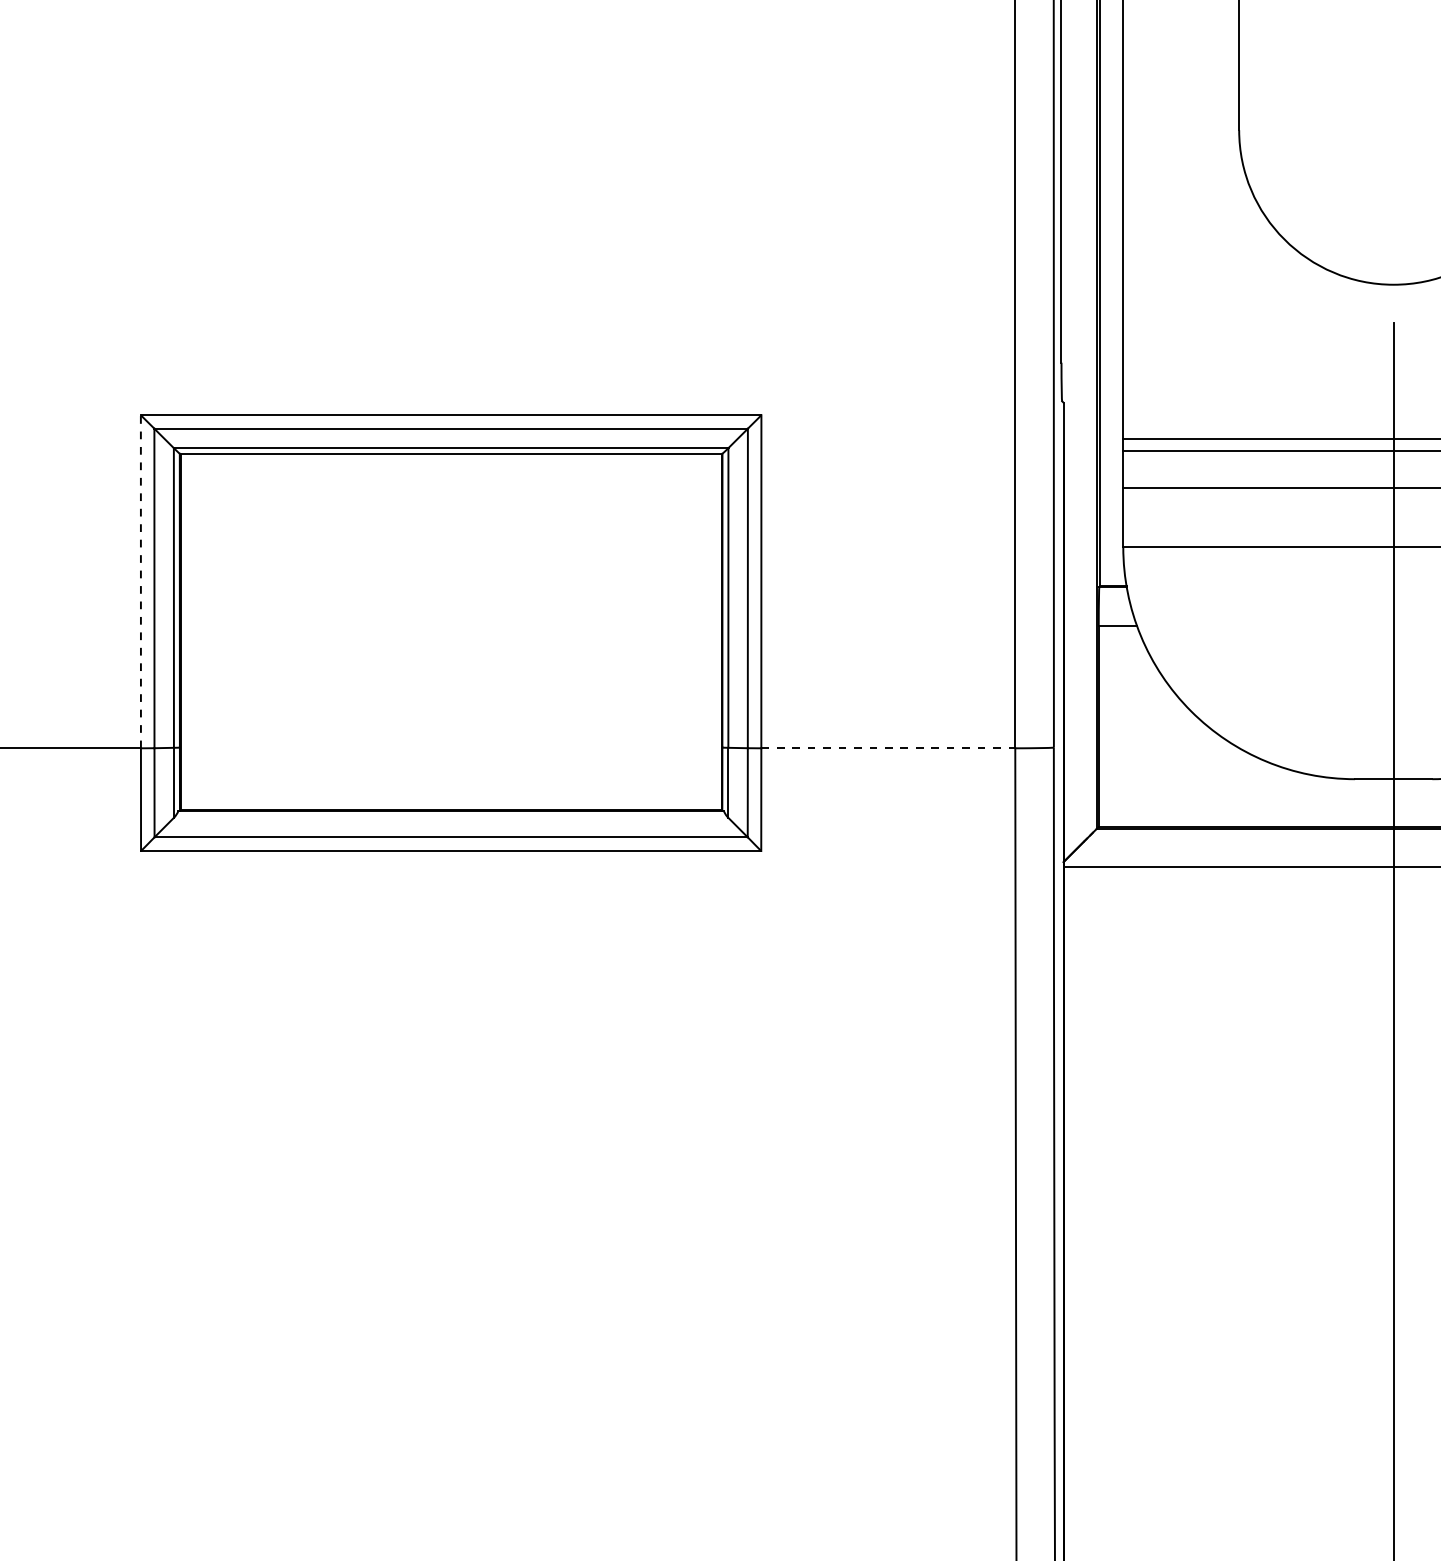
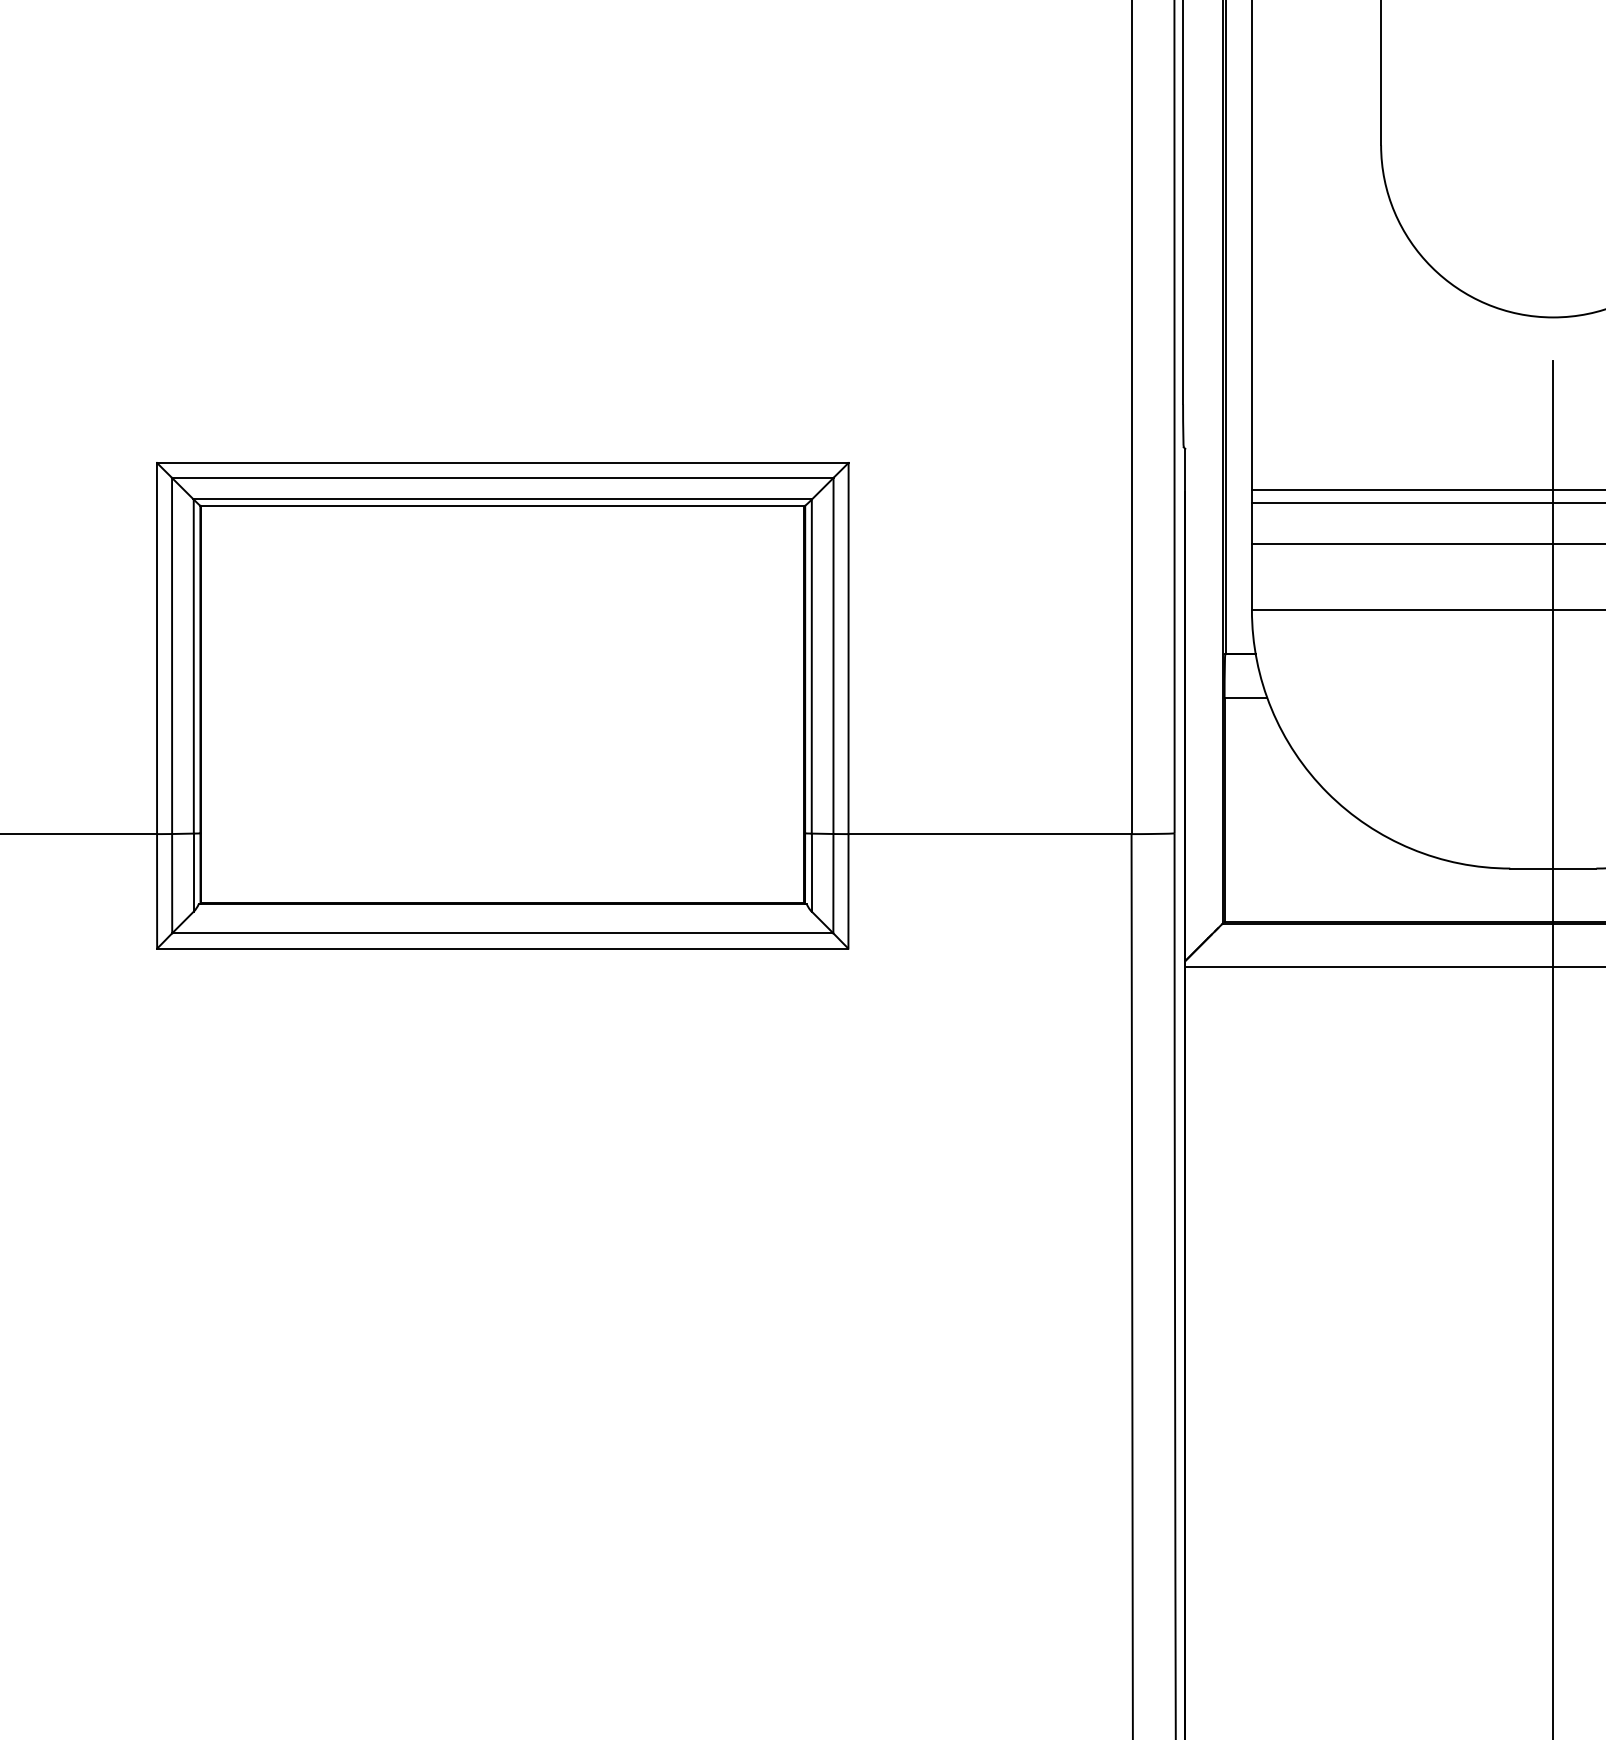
line: (141, 581) -> (157, 648), dashed -> solid
line: (888, 748) -> (990, 834), dashed -> solid

